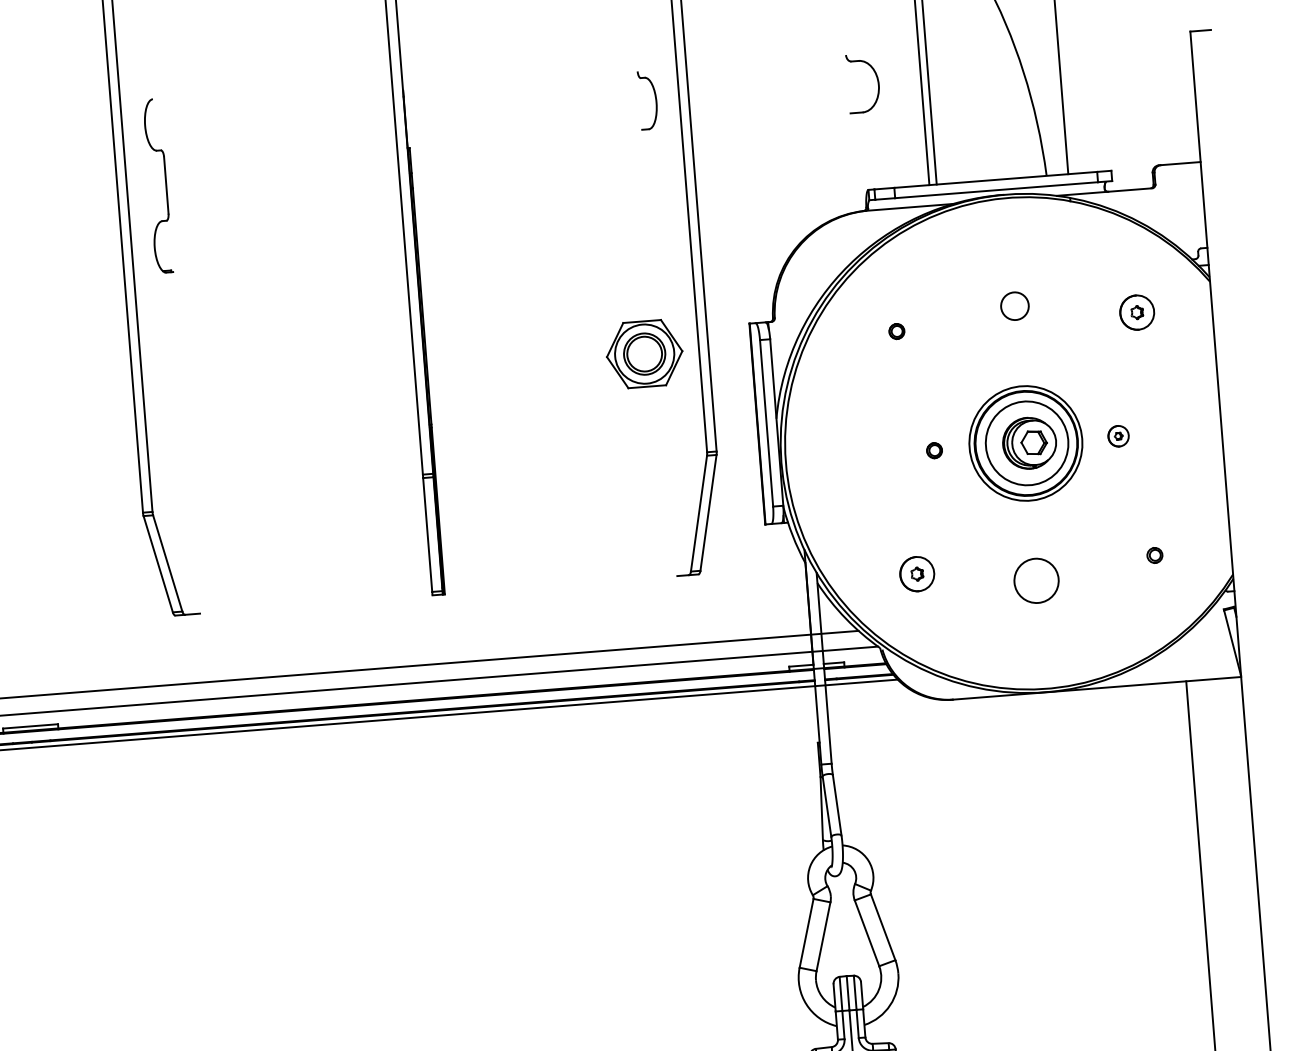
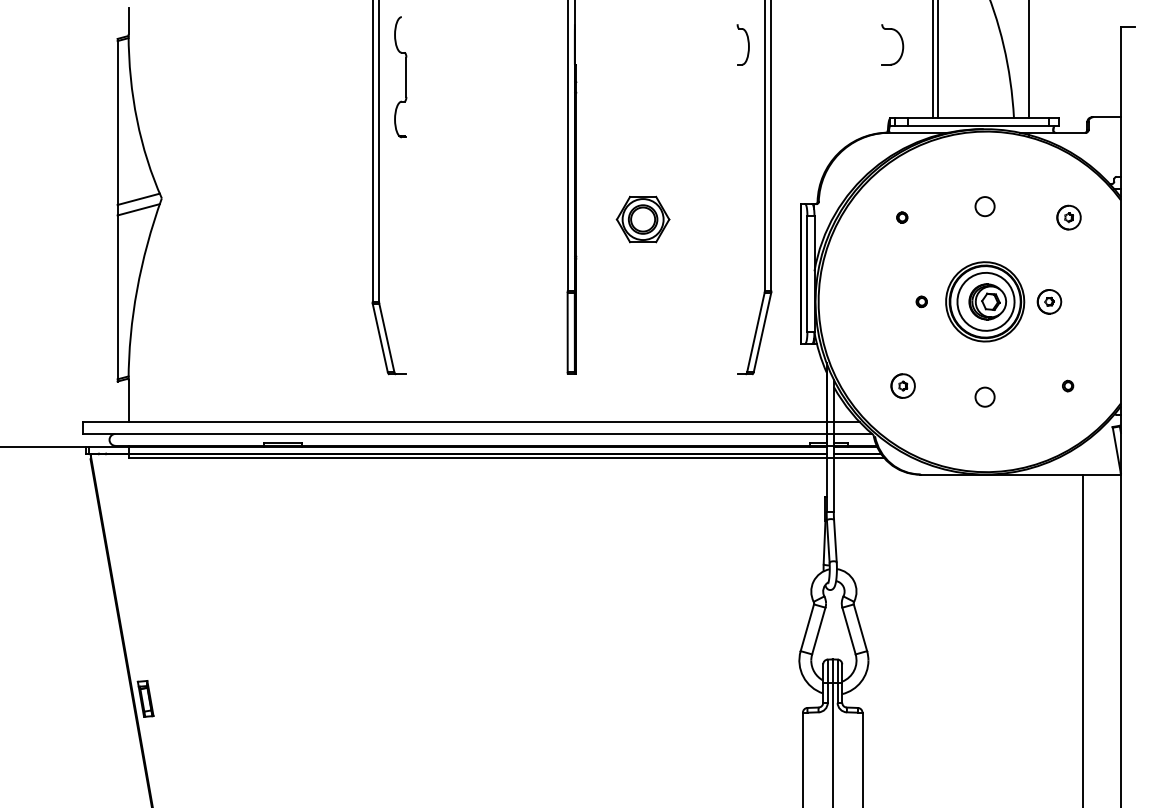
part: (643, 354) -> (642, 219), moved
part: (1118, 435) -> (1049, 301), size x1.67
circle: (1035, 579) -> (984, 396), size x0.62

